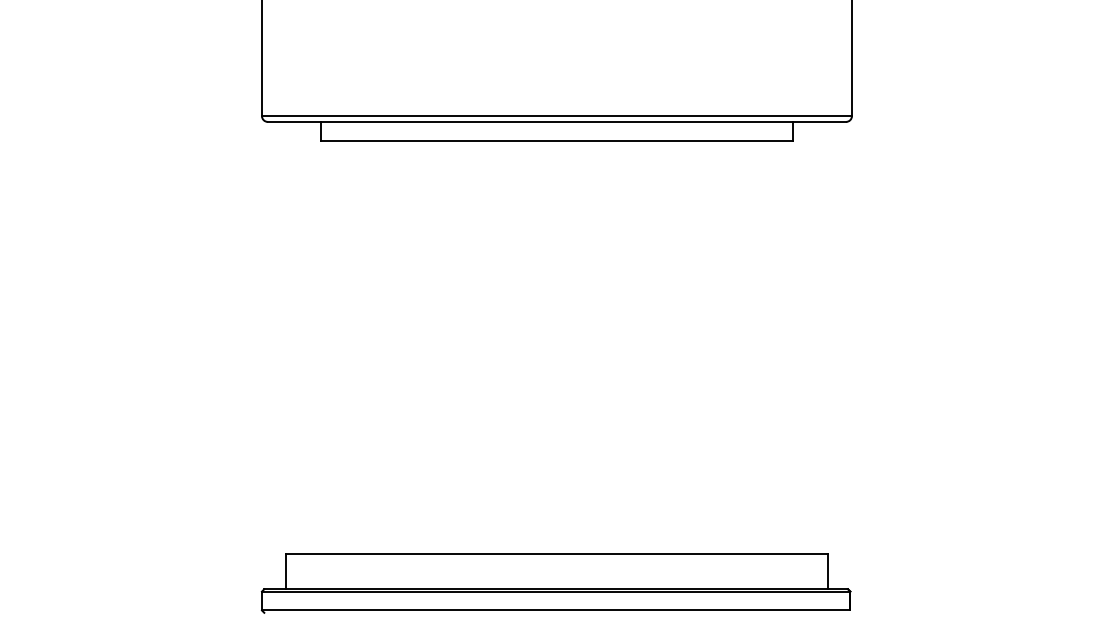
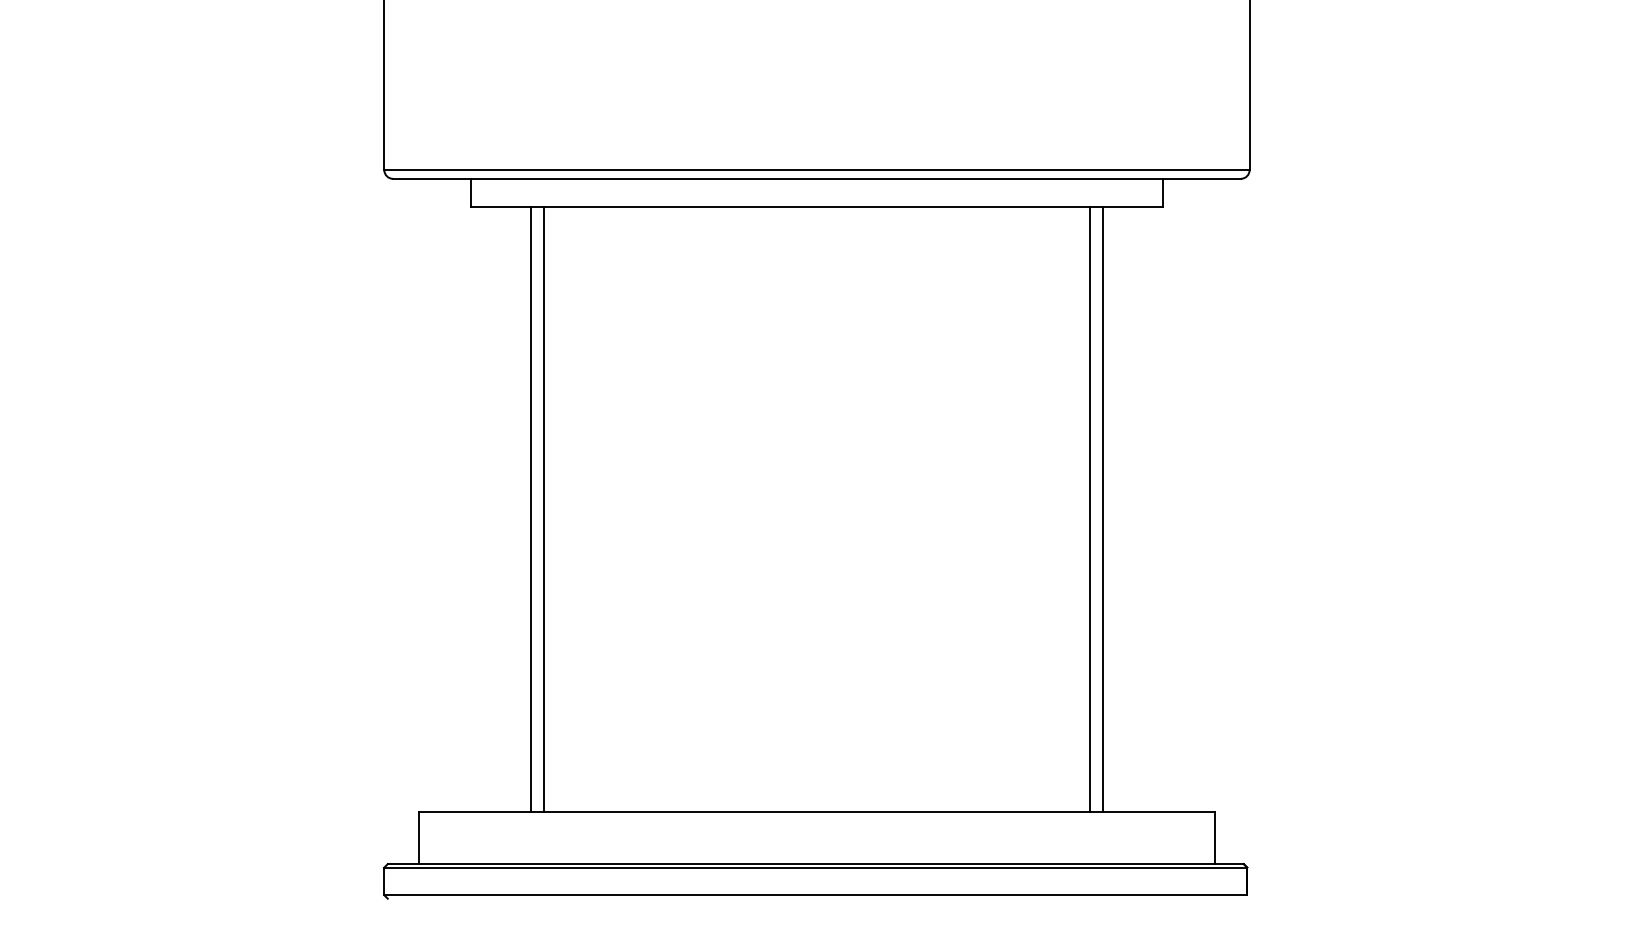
line: (362, 346) -> (531, 508), added
line: (371, 346) -> (544, 508), added
line: (742, 346) -> (1089, 508), added
line: (751, 346) -> (1102, 508), added

